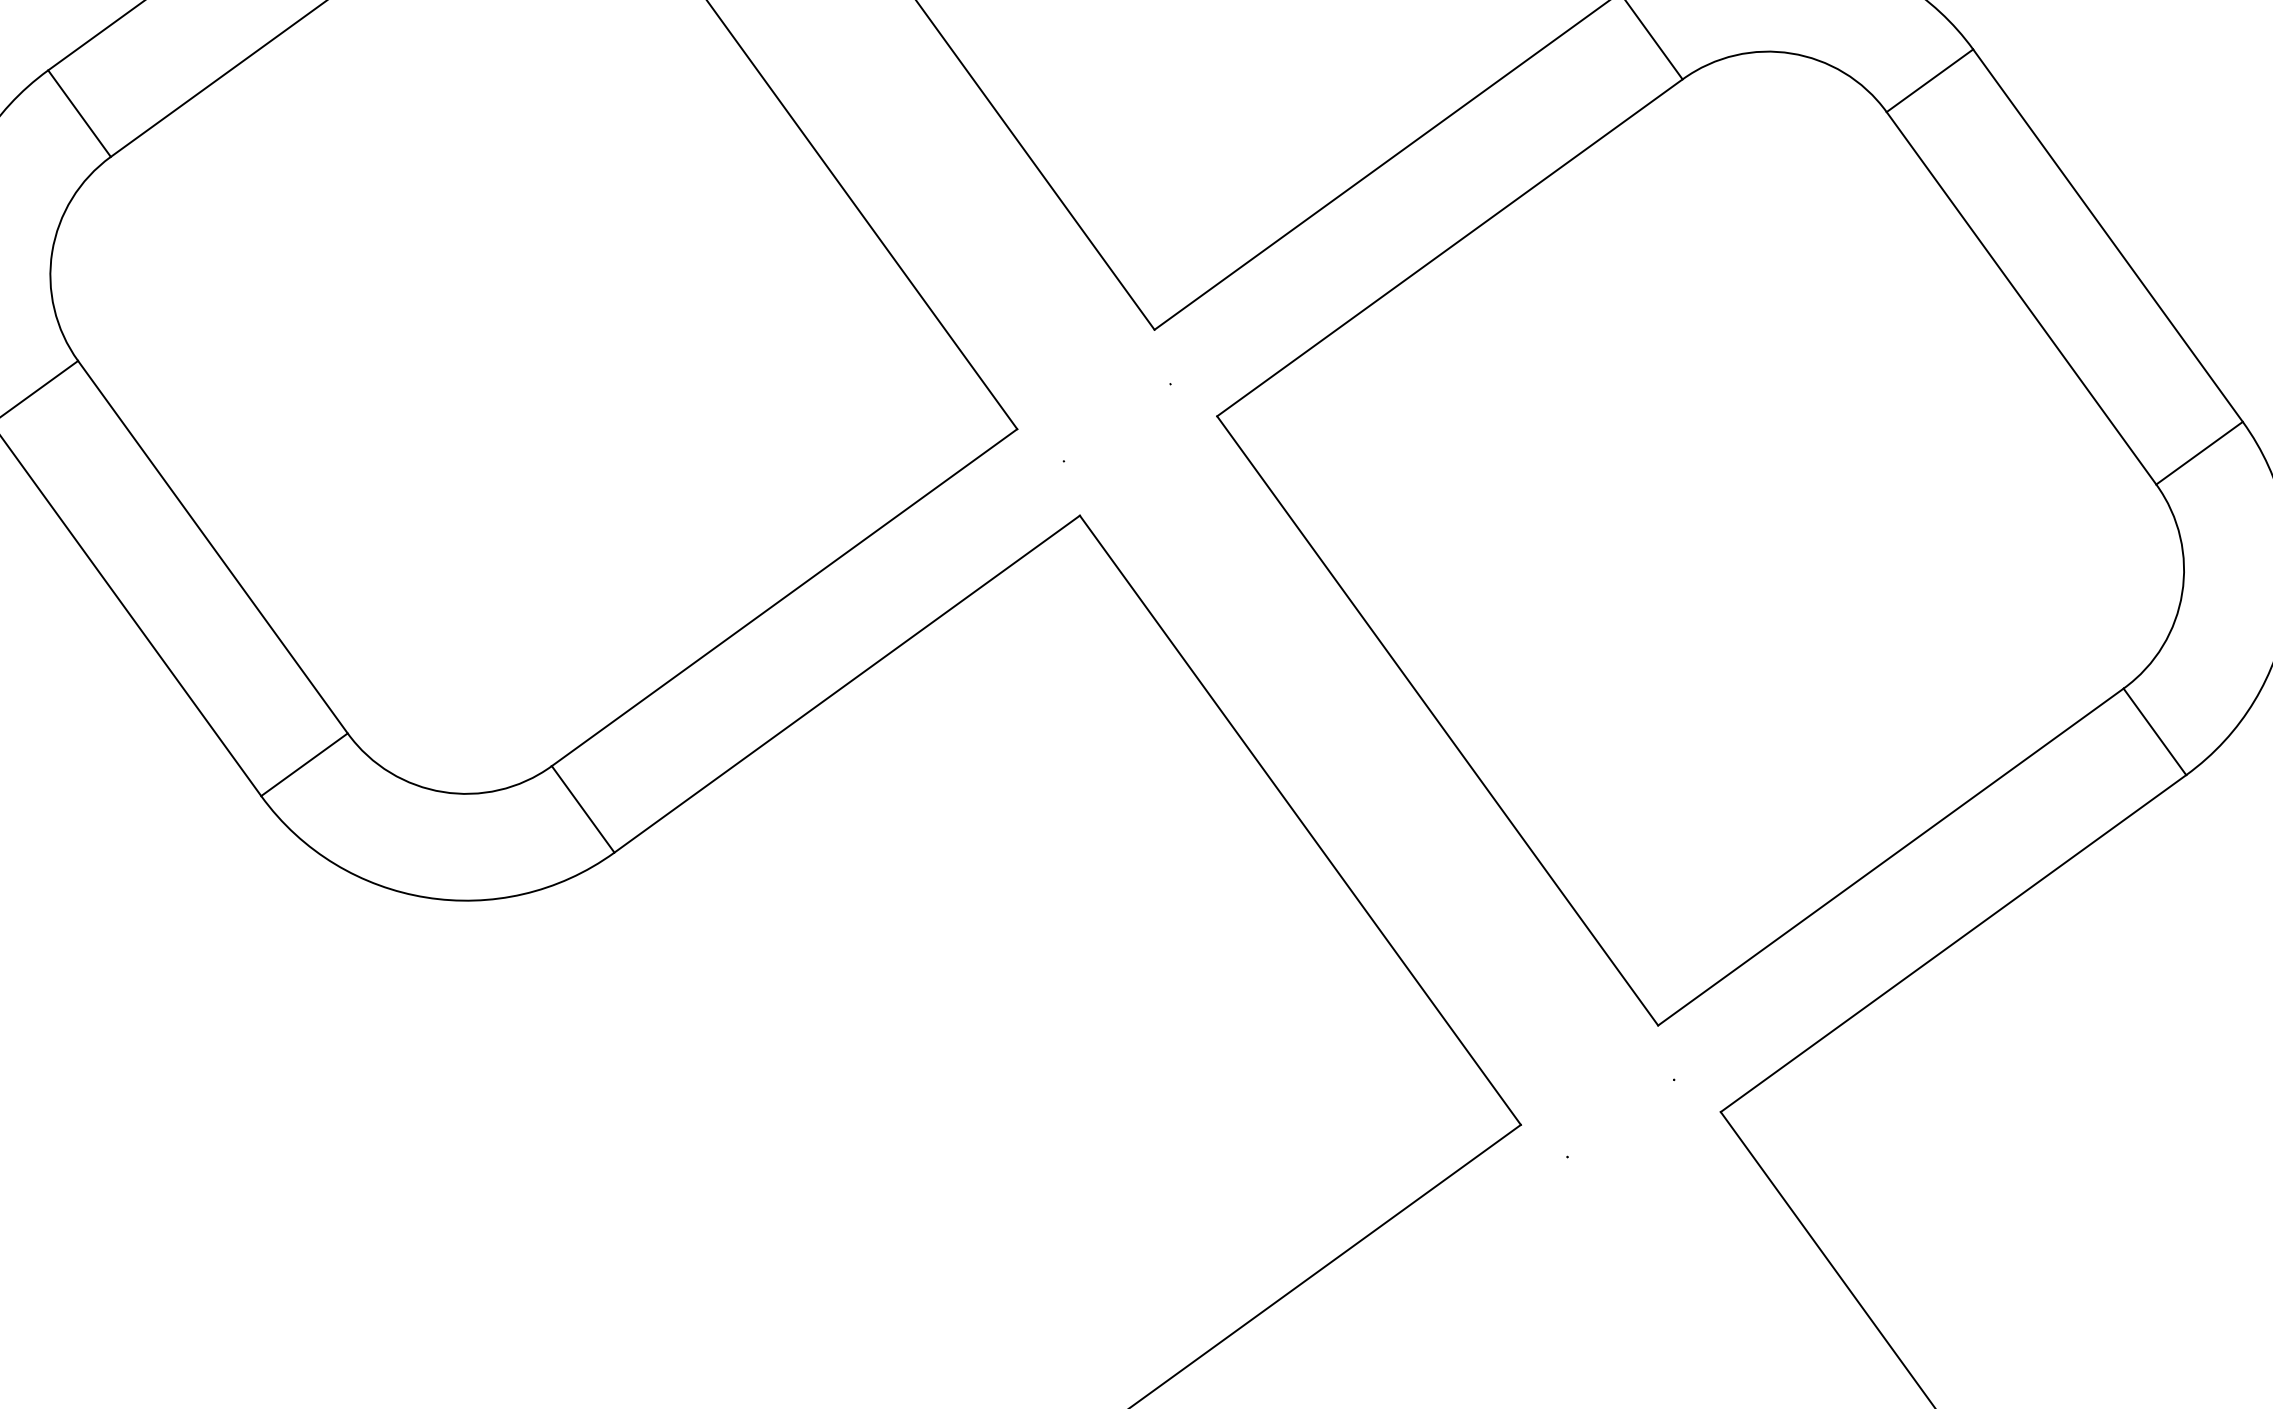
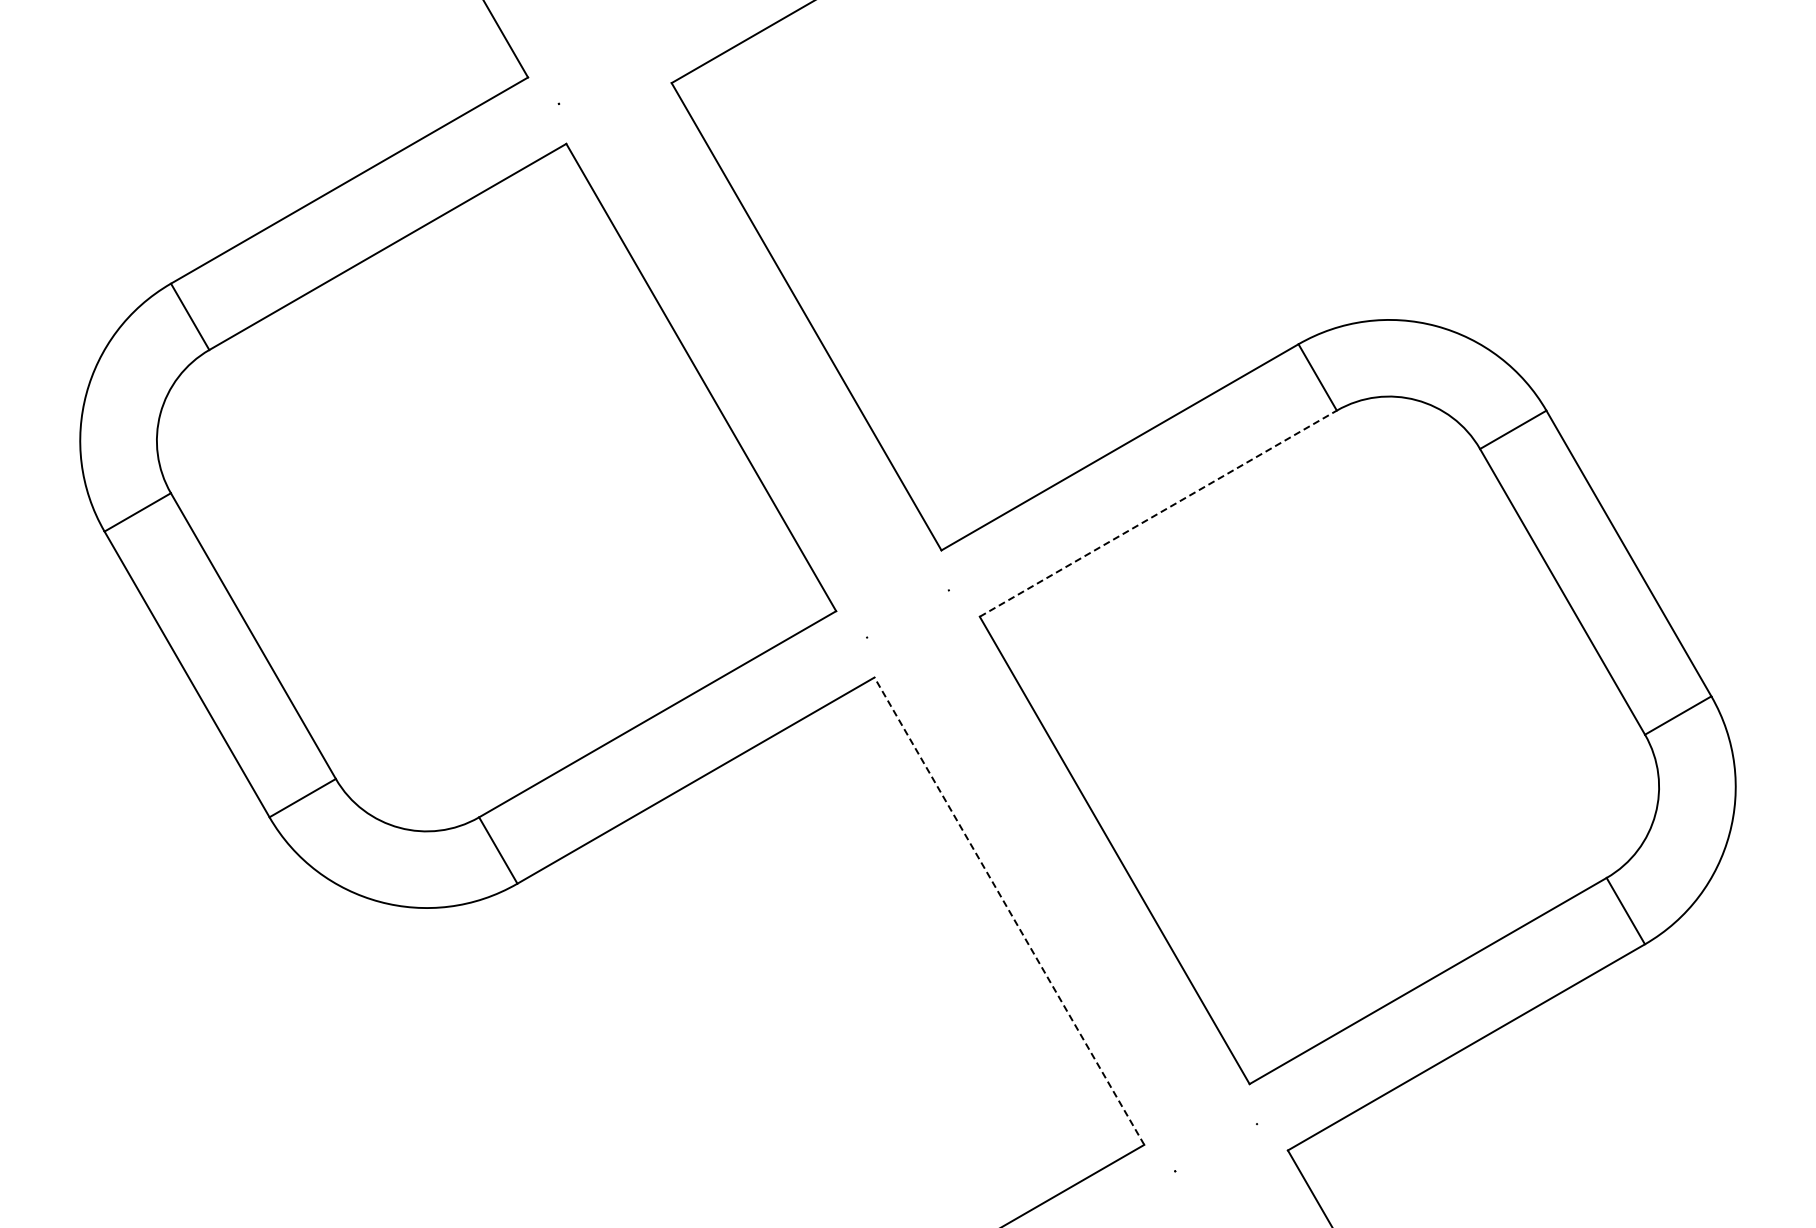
line: (1450, 247) -> (1158, 513), solid -> dashed
line: (1300, 820) -> (1009, 911), solid -> dashed

